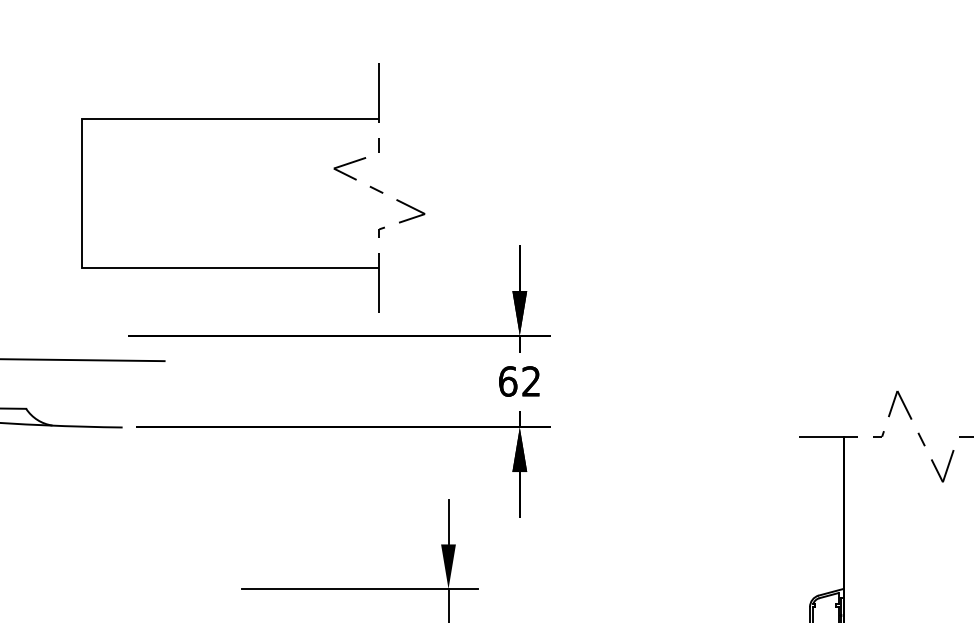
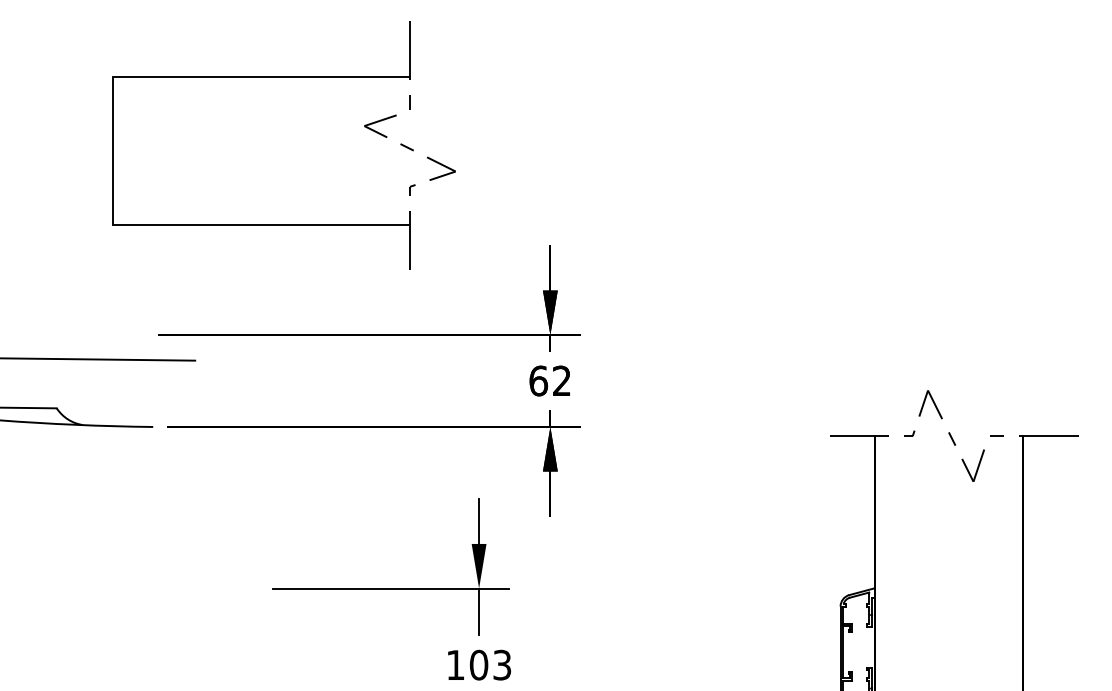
part: (252, 119) -> (283, 77), moved

